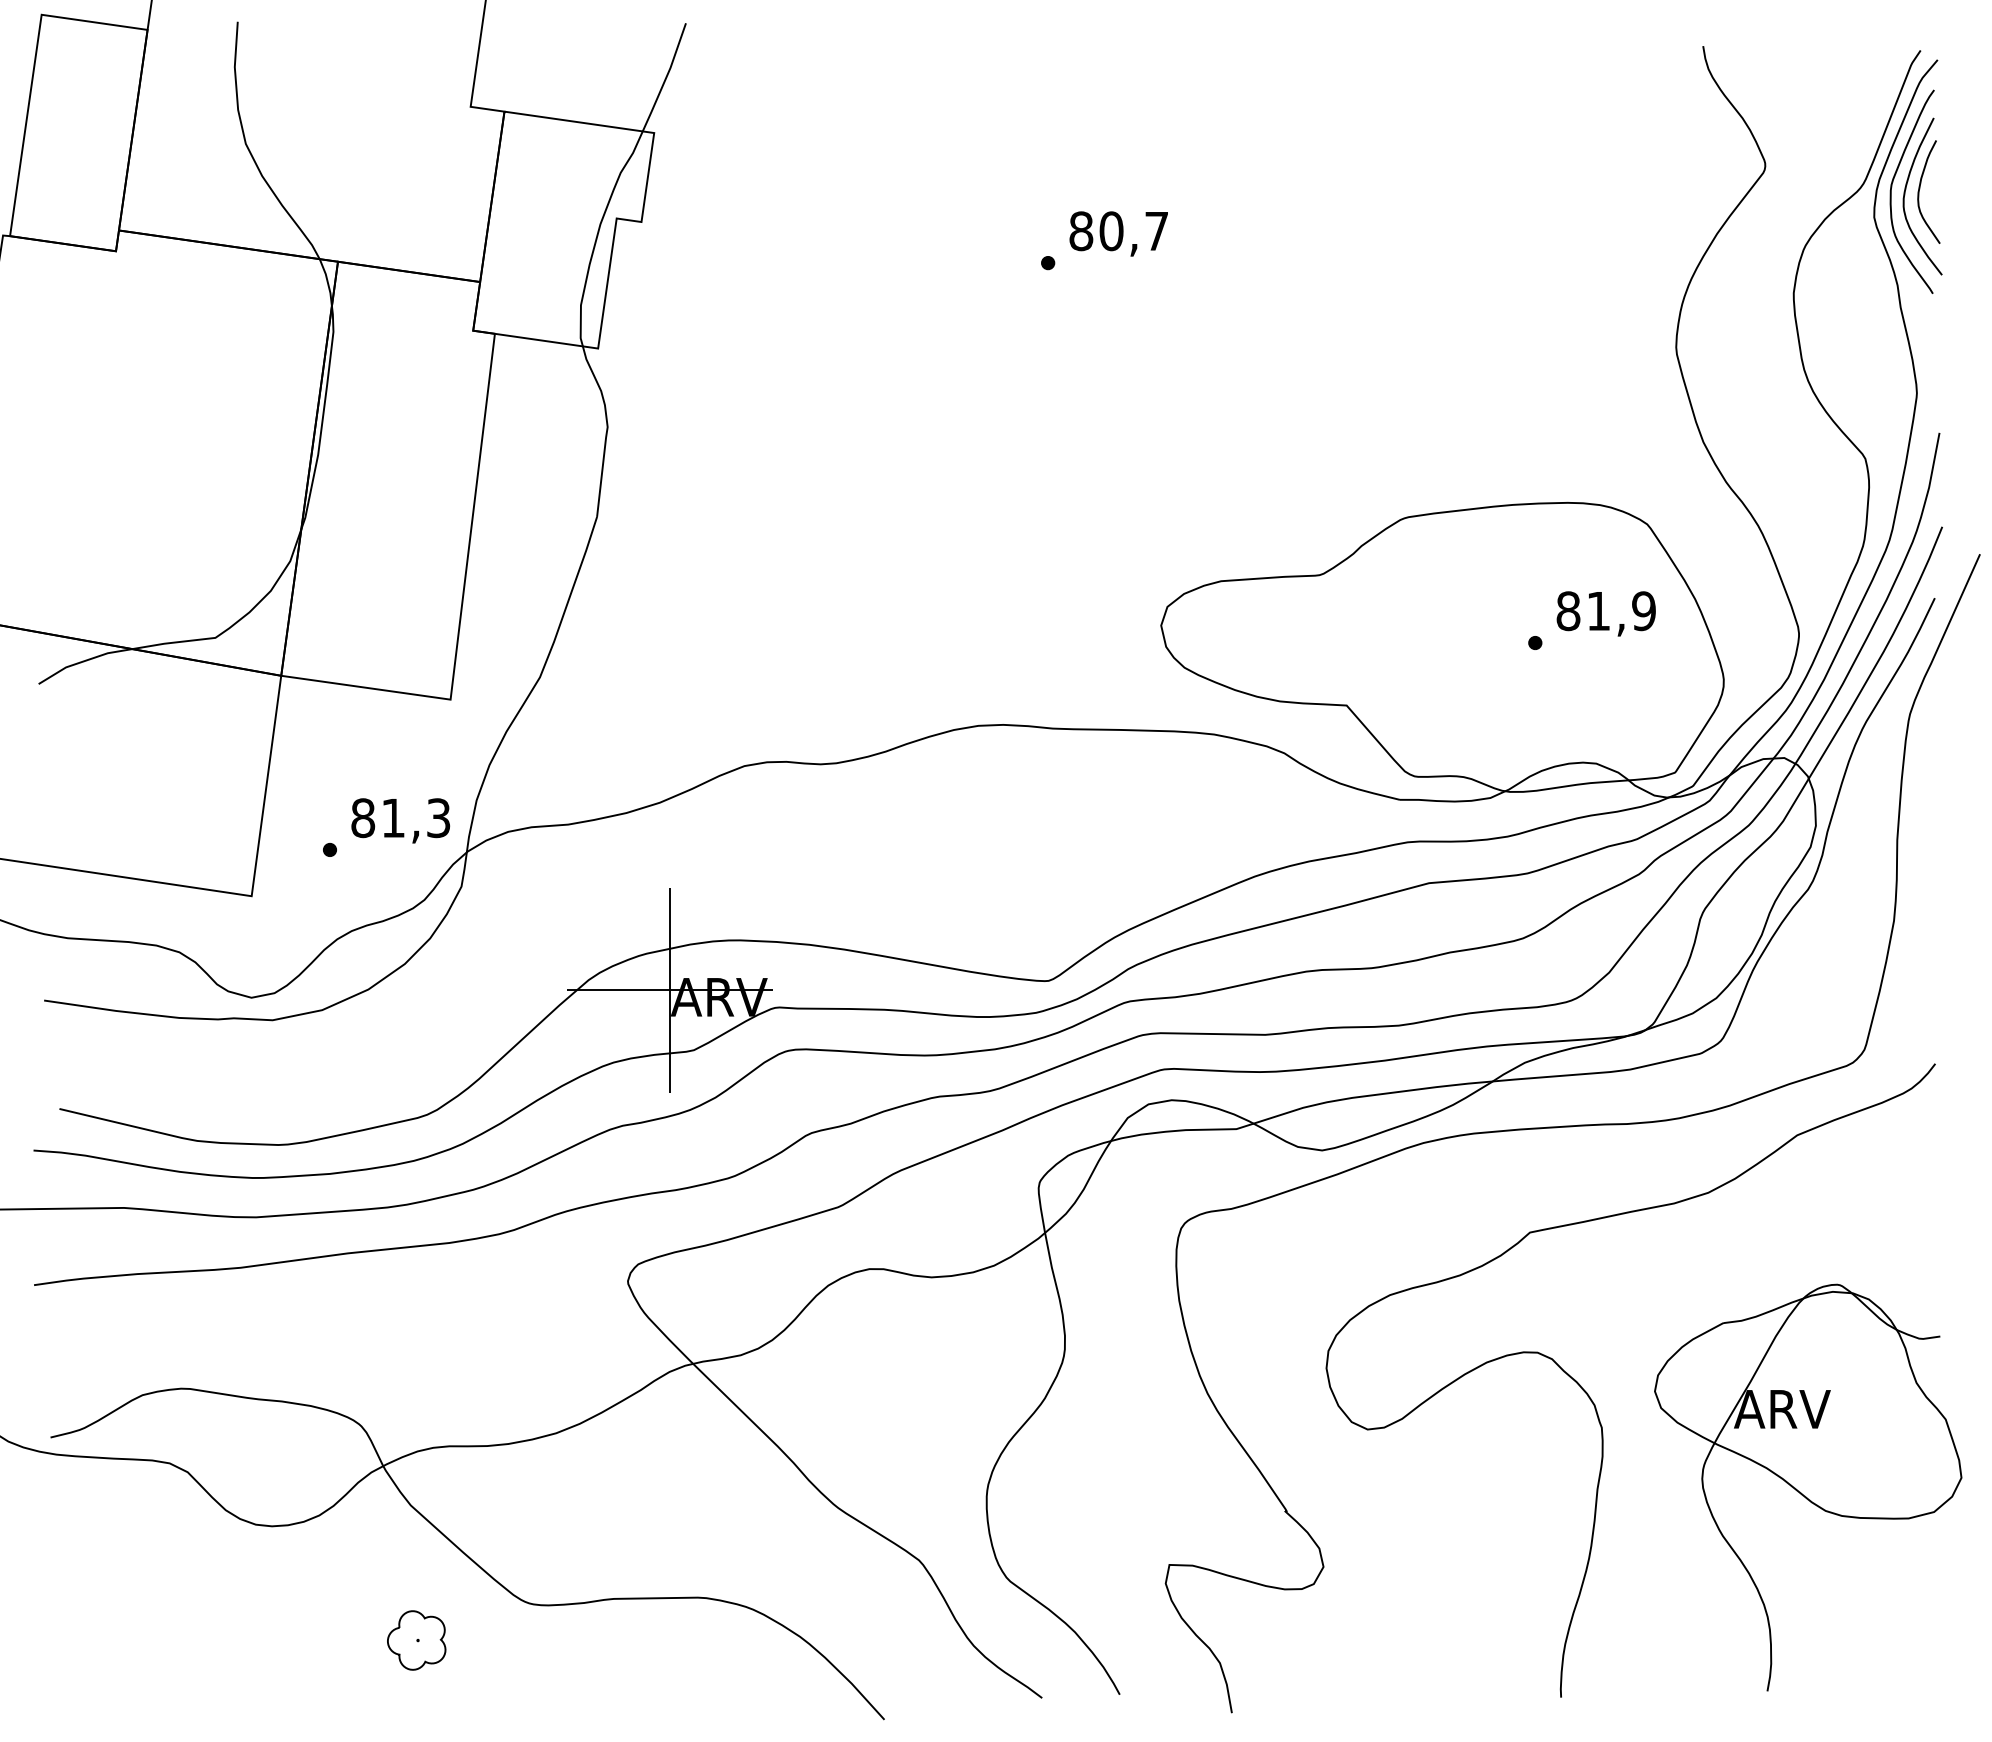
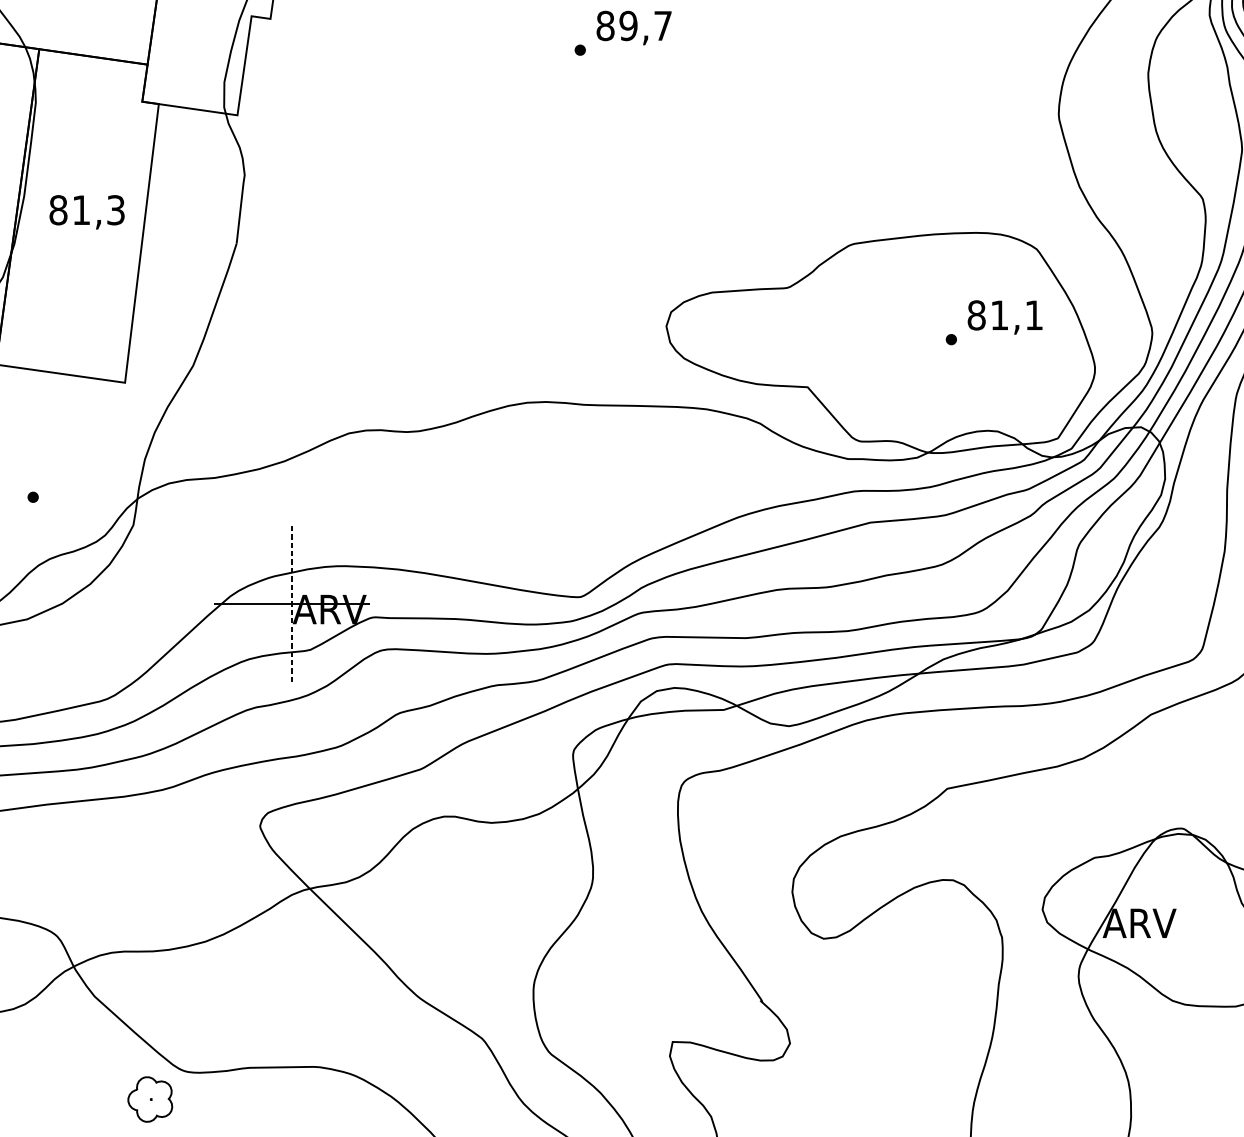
text: (1111, 231) -> (628, 26), 80,7 -> 89,7
text: (1643, 611) -> (1033, 315), 81,9 -> 81,1
text: (400, 820) -> (86, 212), moved
line: (669, 990) -> (291, 604), solid -> dashed
part: (416, 1640) -> (150, 1099), moved

